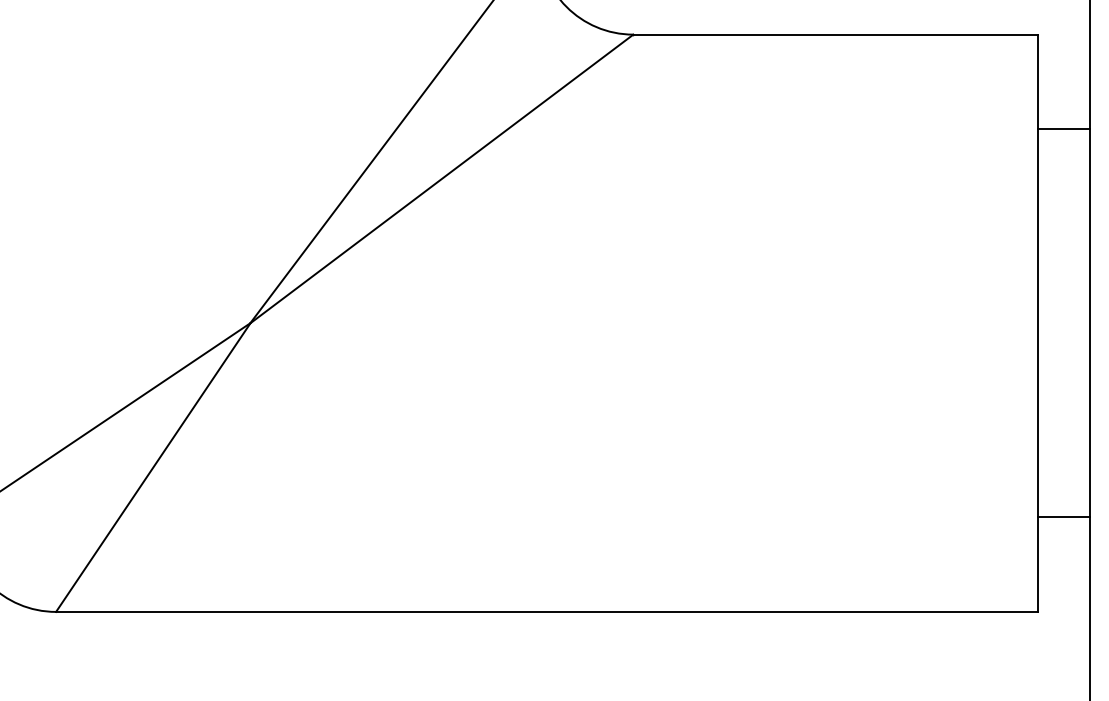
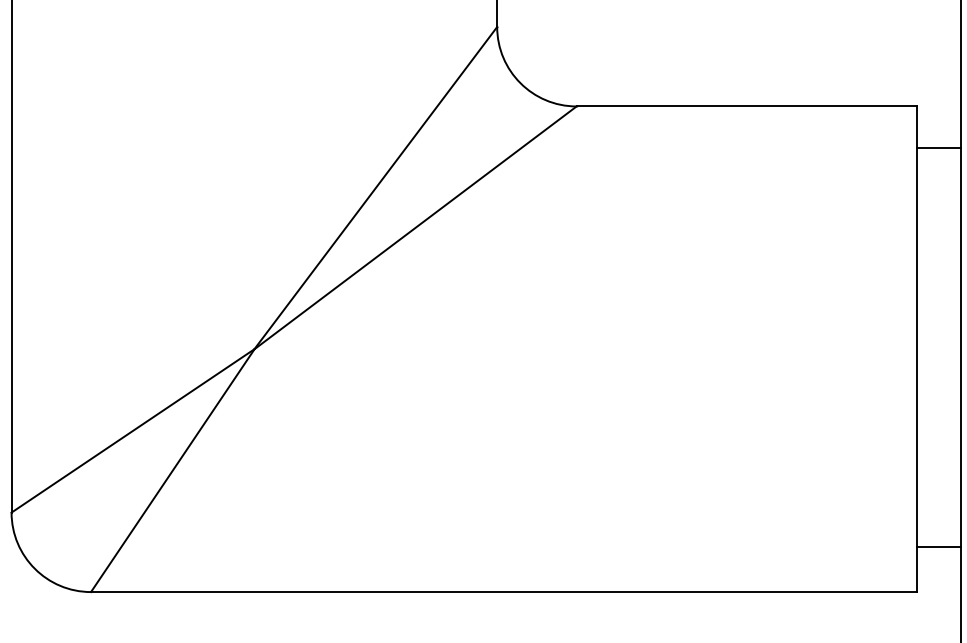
line: (1063, 128) -> (938, 147), moved
line: (1063, 517) -> (938, 546), moved

